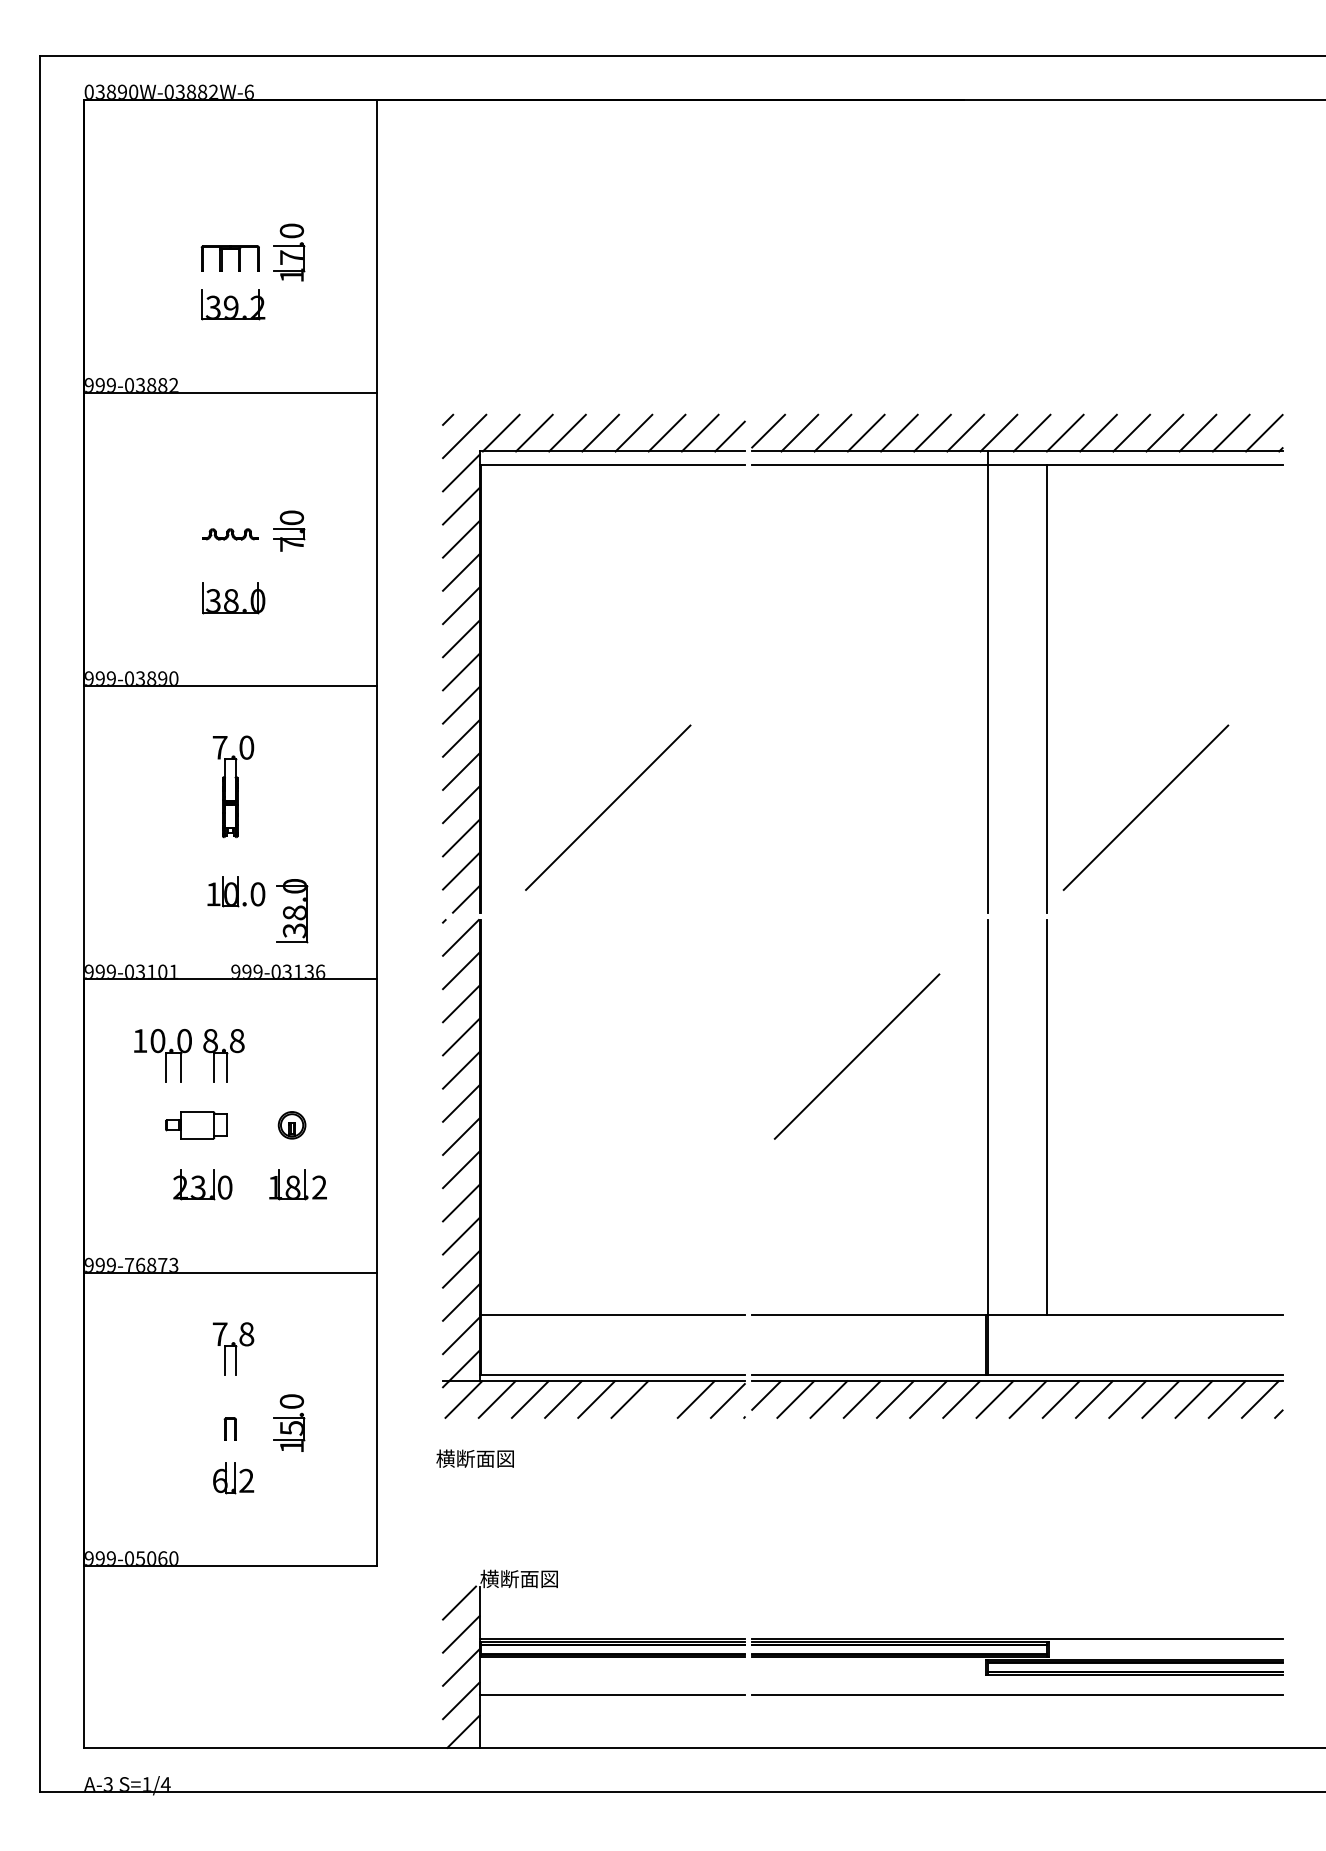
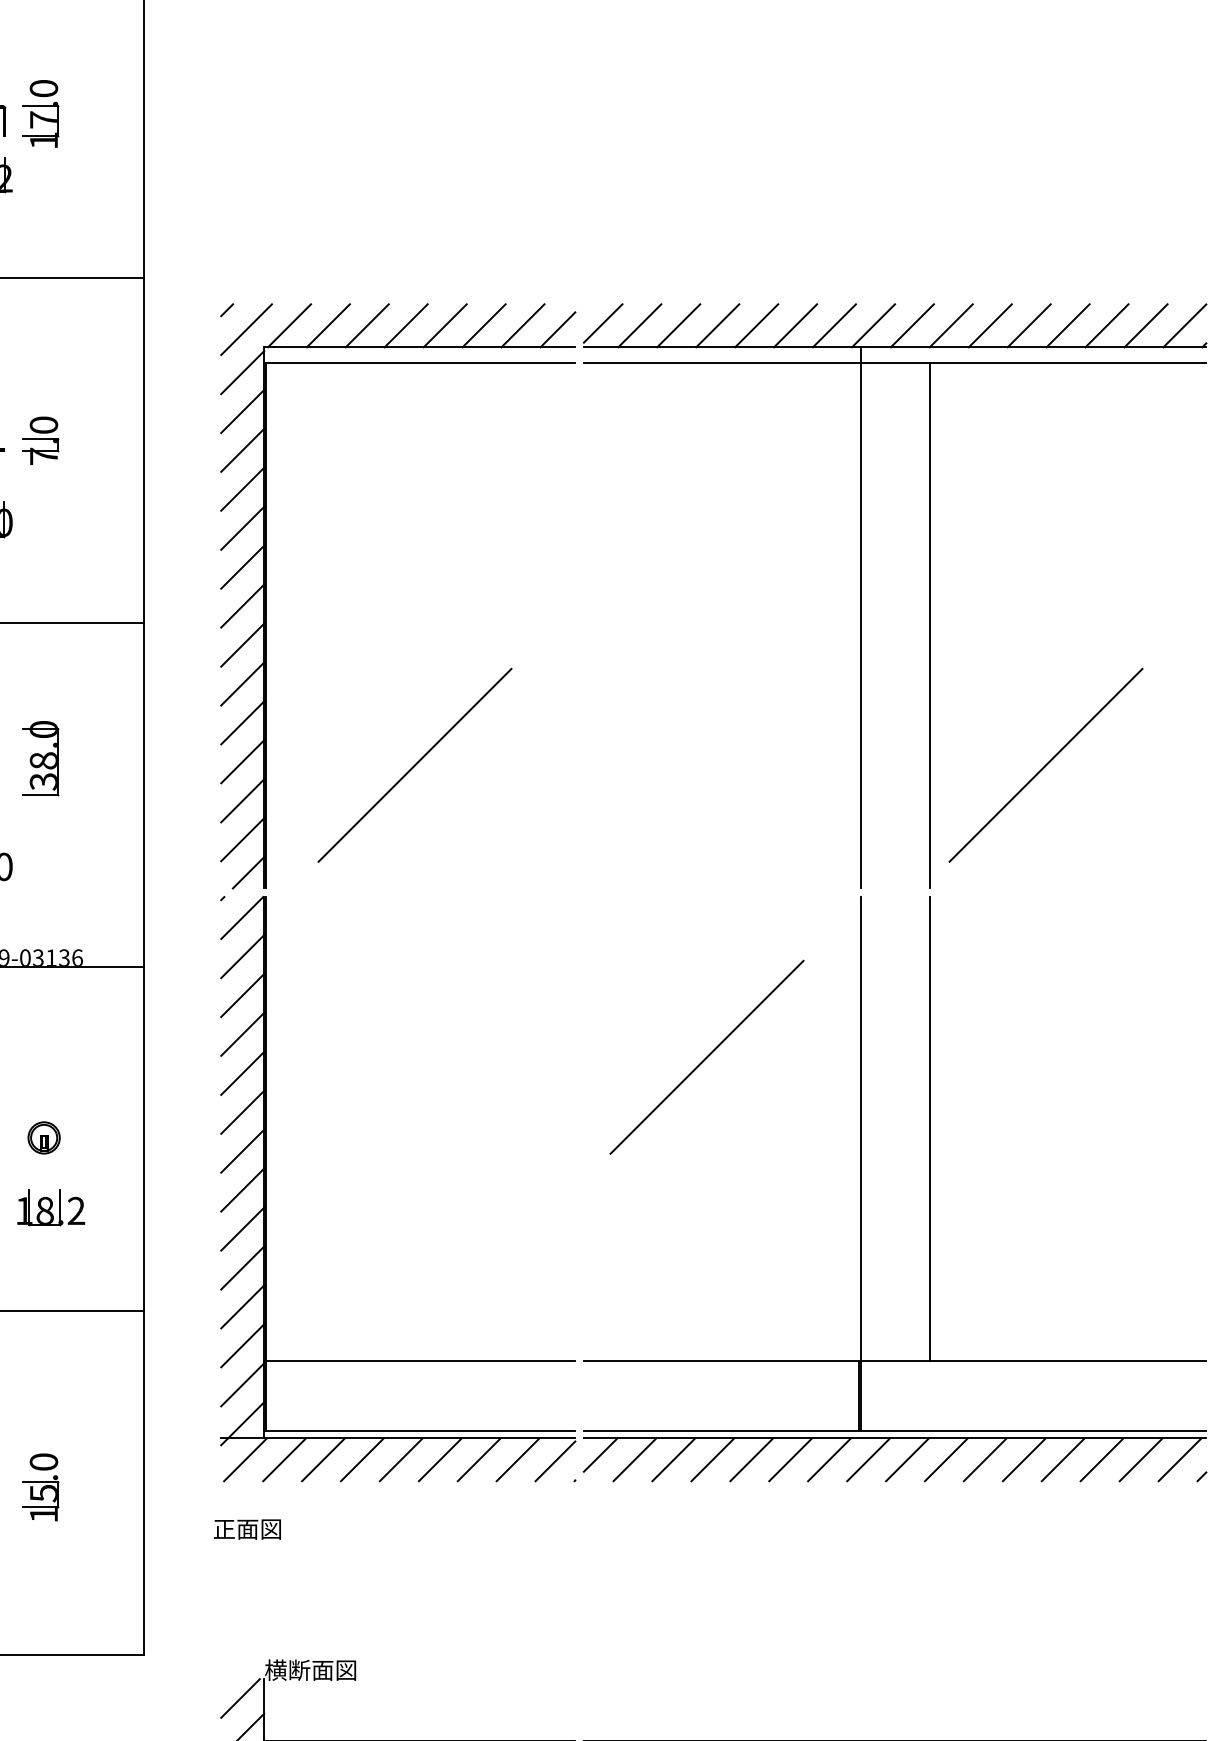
part: (292, 911) -> (41, 759), moved
line: (662, 1399) -> (478, 1459), added
text: (474, 1458) -> (258, 1528), 横断面図 -> 正面図

